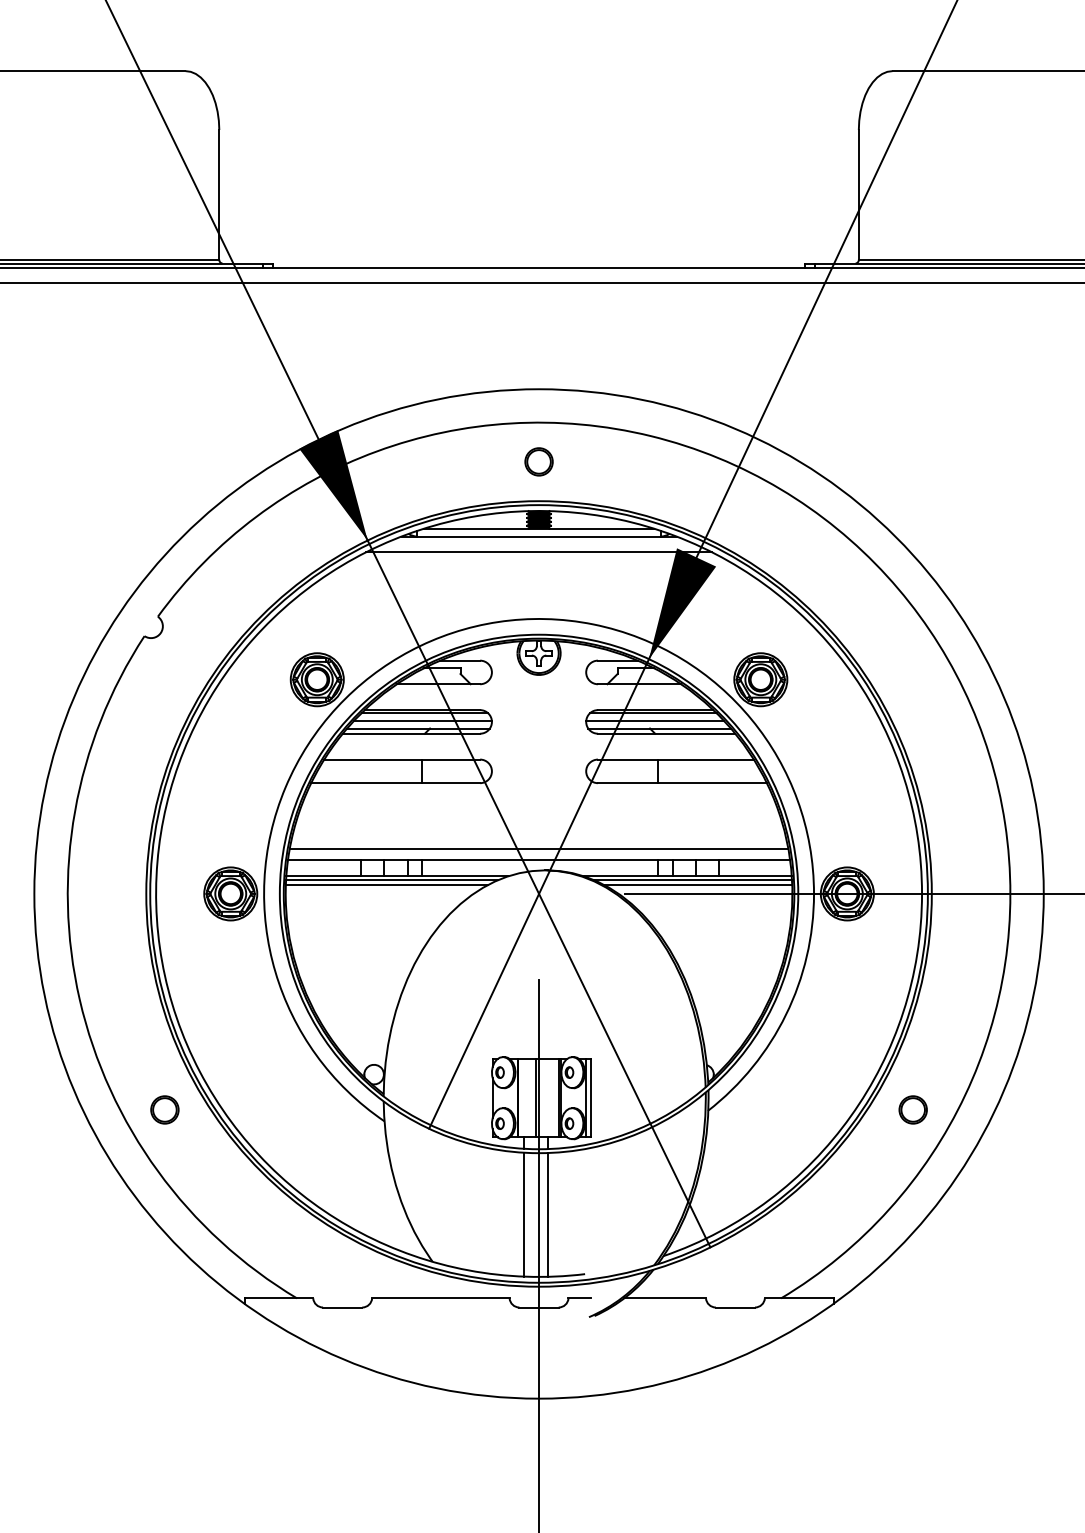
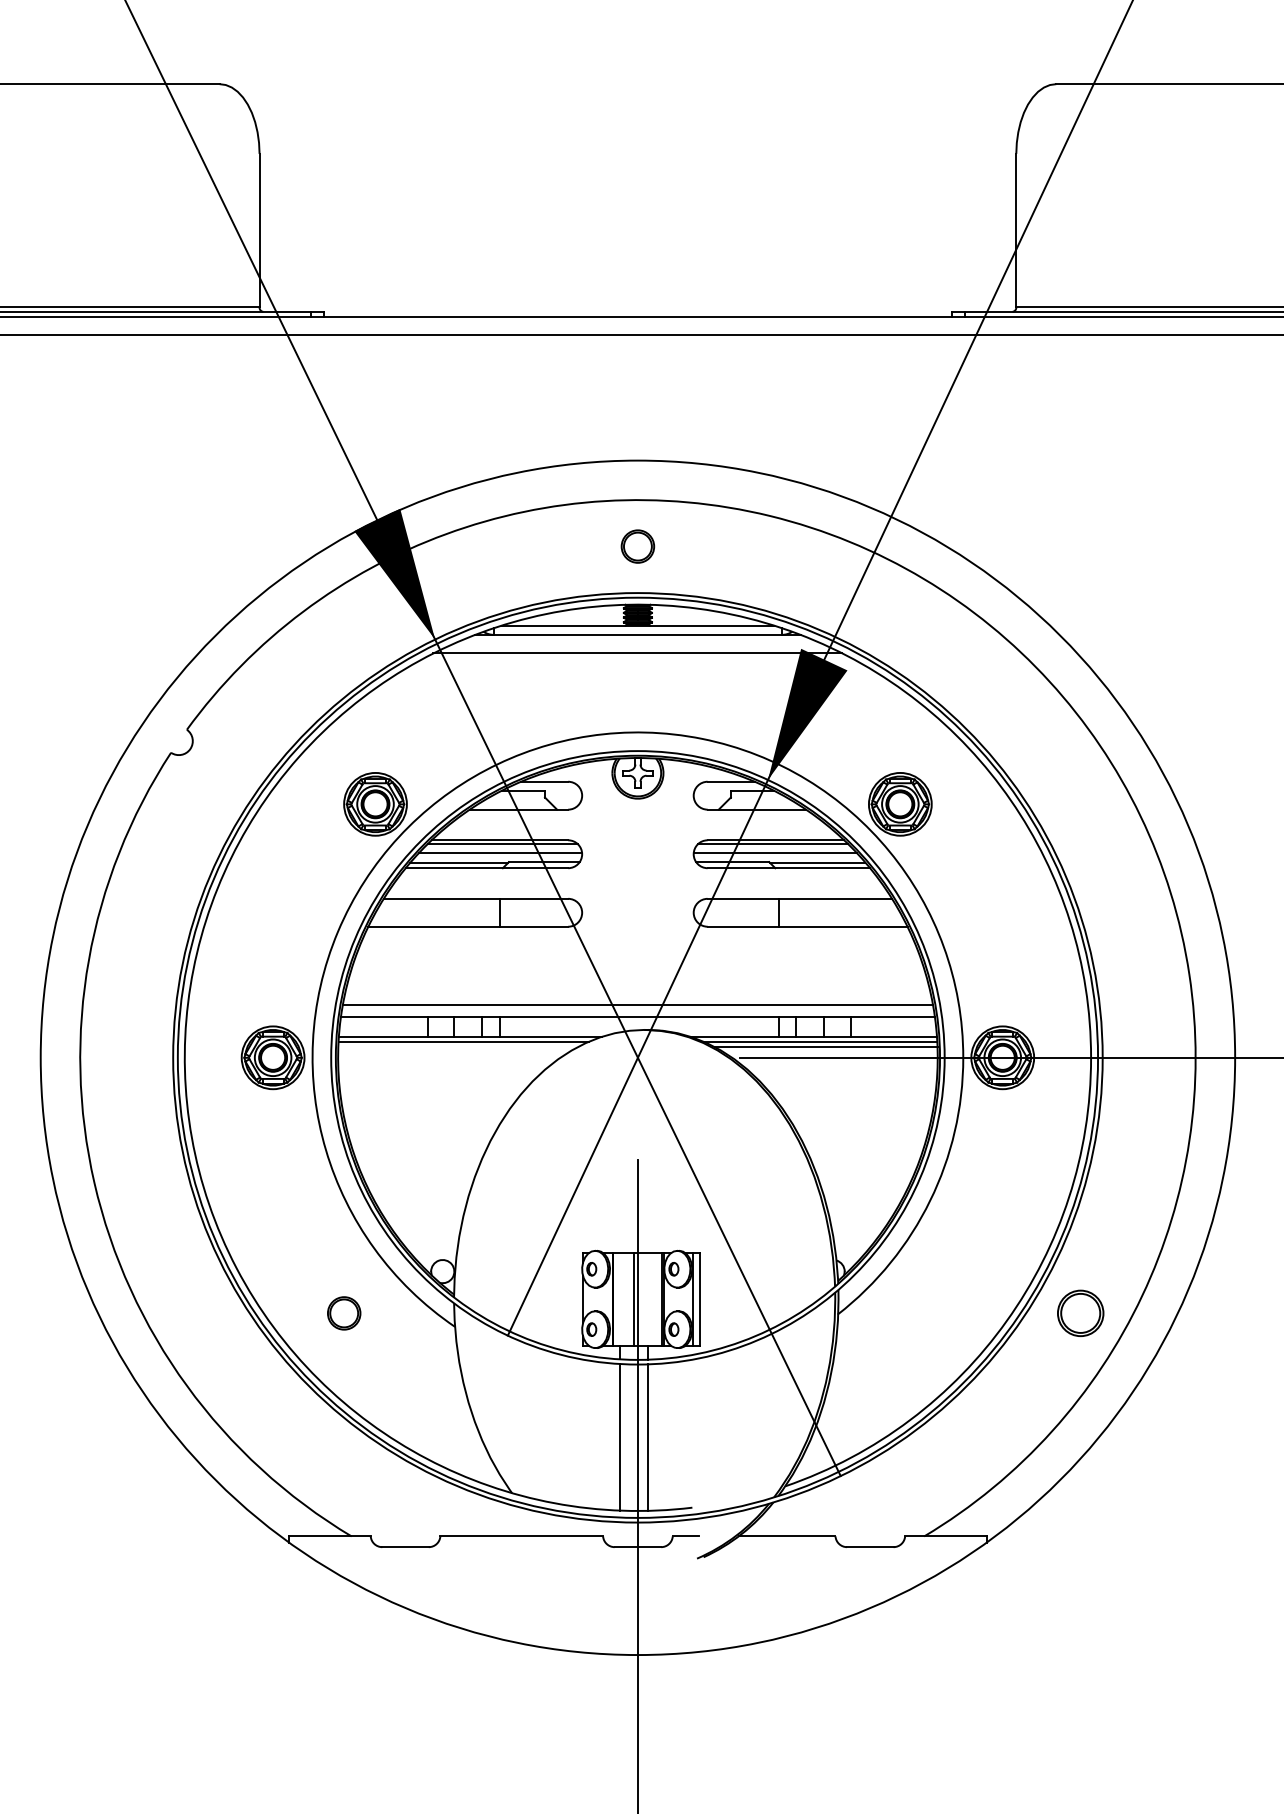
line: (386, 885) -> (457, 1047), removed
part: (165, 1110) -> (344, 1313), moved
part: (913, 1110) -> (1080, 1313), size x1.4

